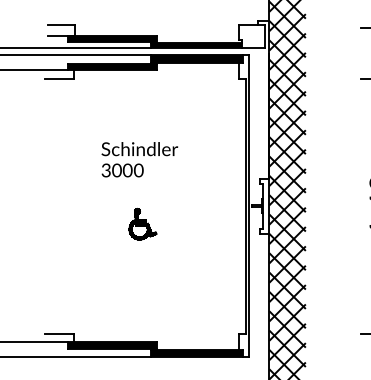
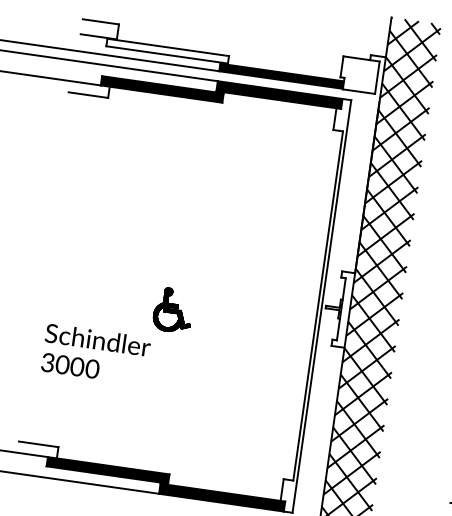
fill: (111, 38) -> (166, 50), removed
text: (139, 159) -> (95, 354), moved

